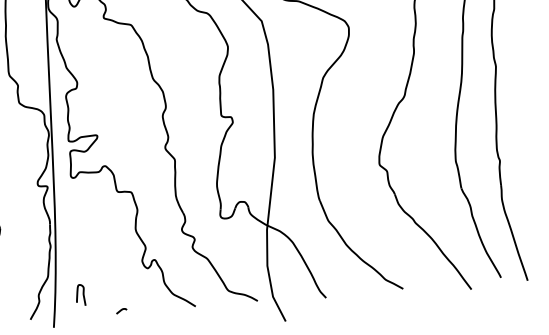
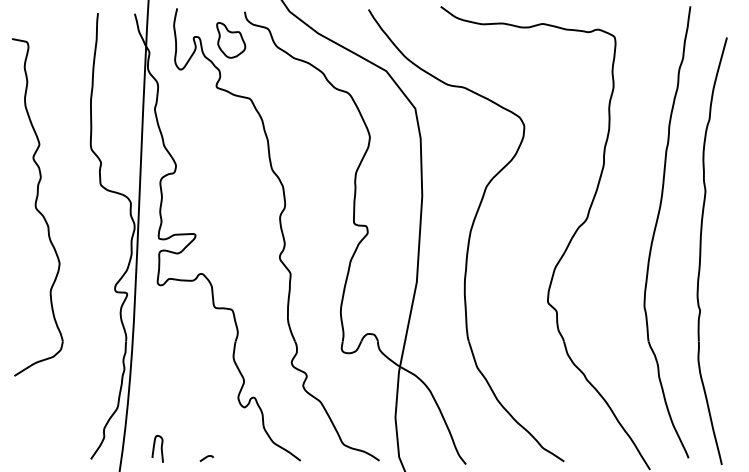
curve: (77, 295) -> (154, 448), moved

